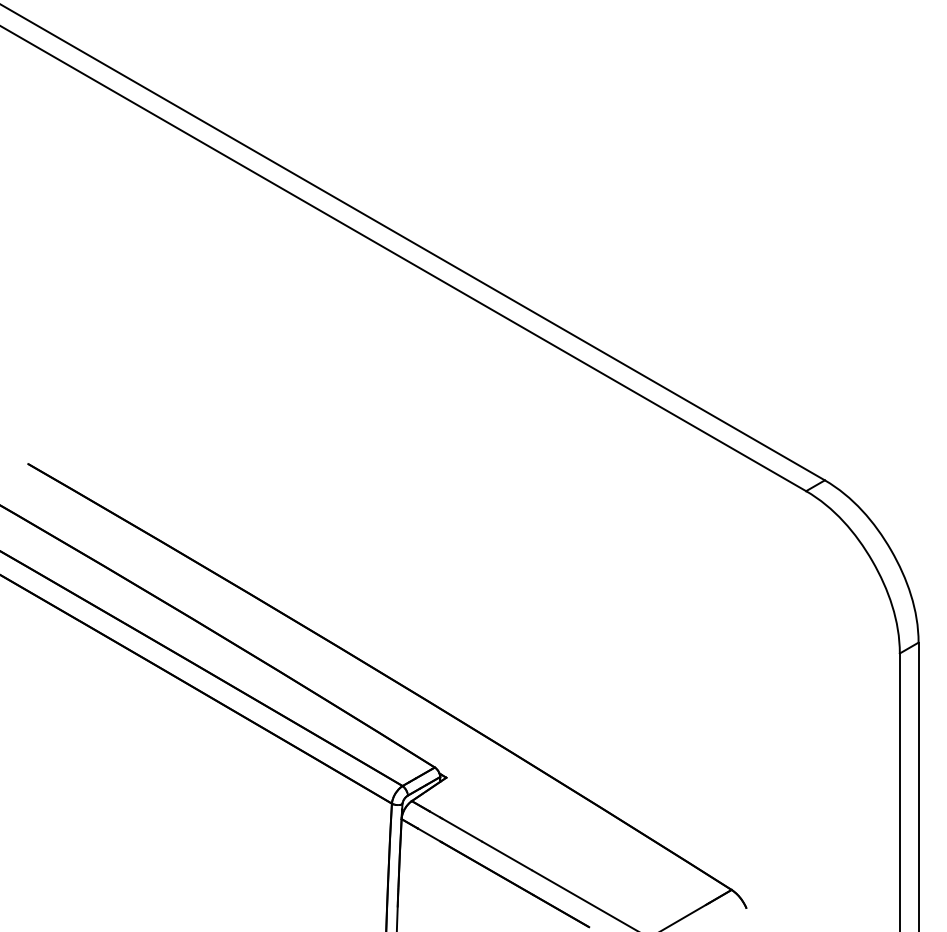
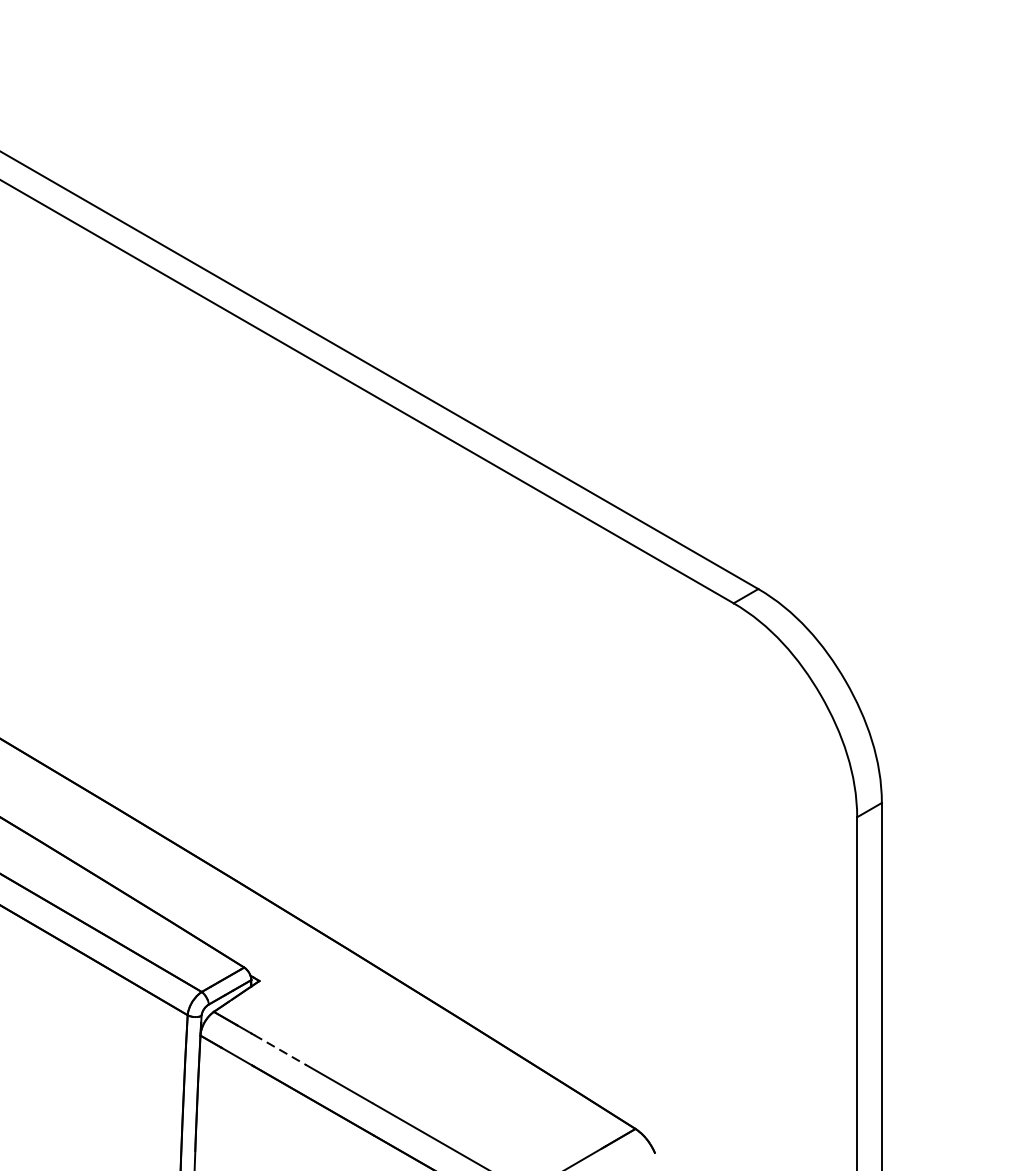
line: (462, 830) -> (280, 1050), solid -> dashed

